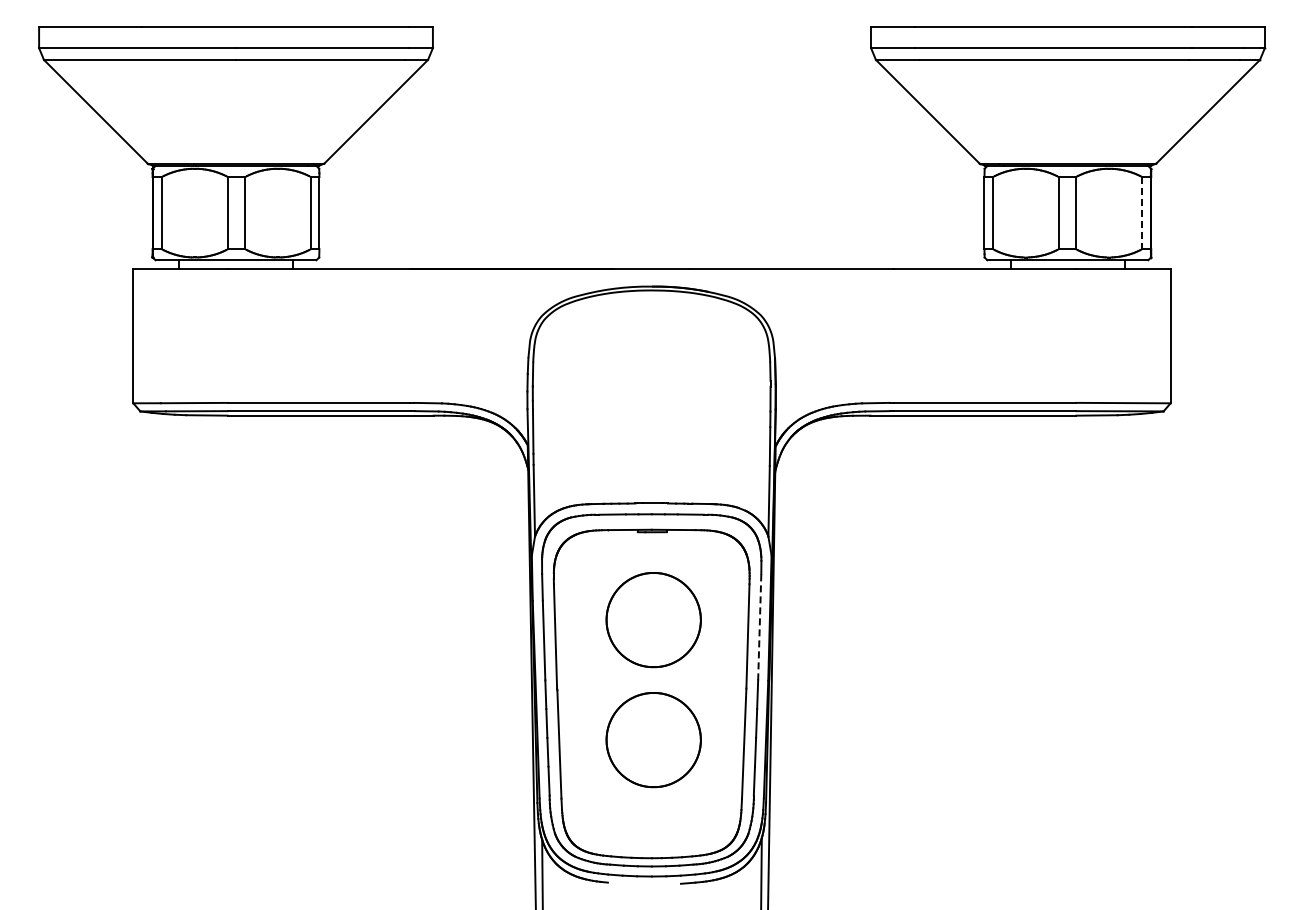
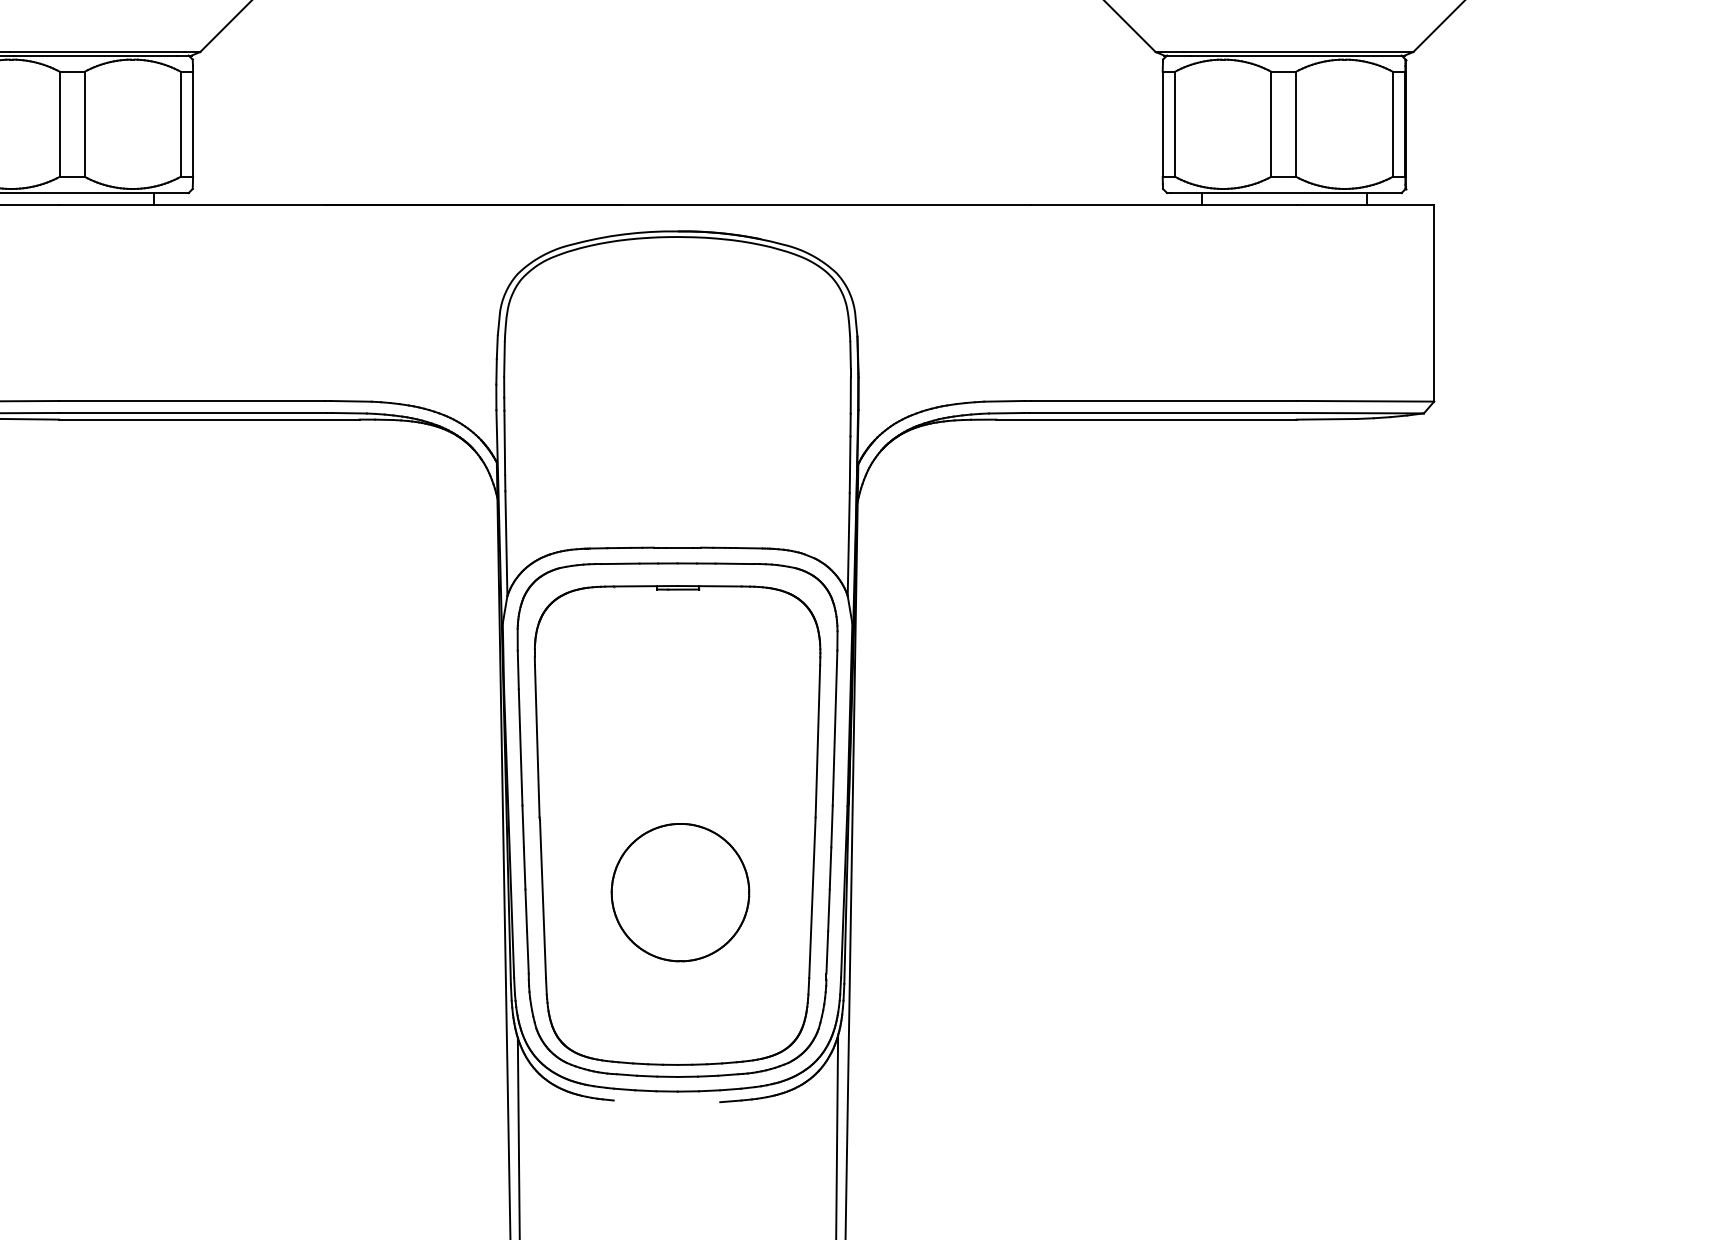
line: (1142, 213) -> (1393, 124), dashed -> solid
part: (653, 620) -> (680, 718), removed
line: (759, 626) -> (834, 727), dashed -> solid

